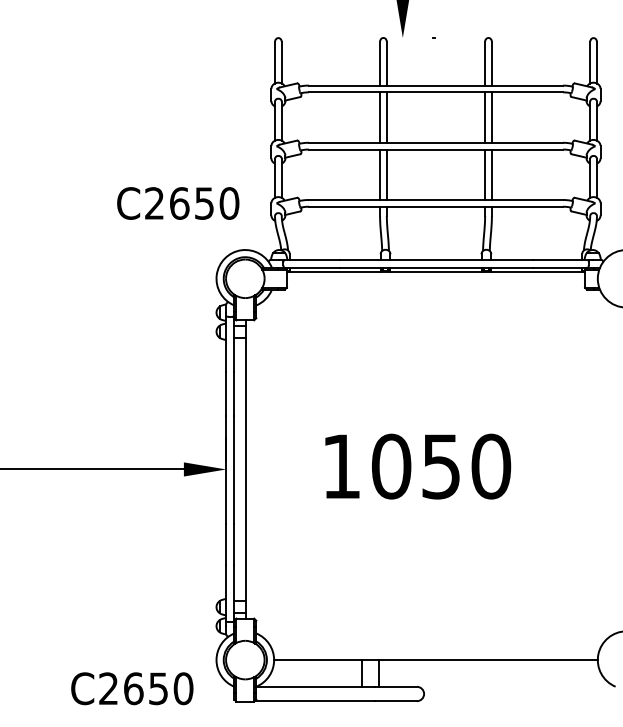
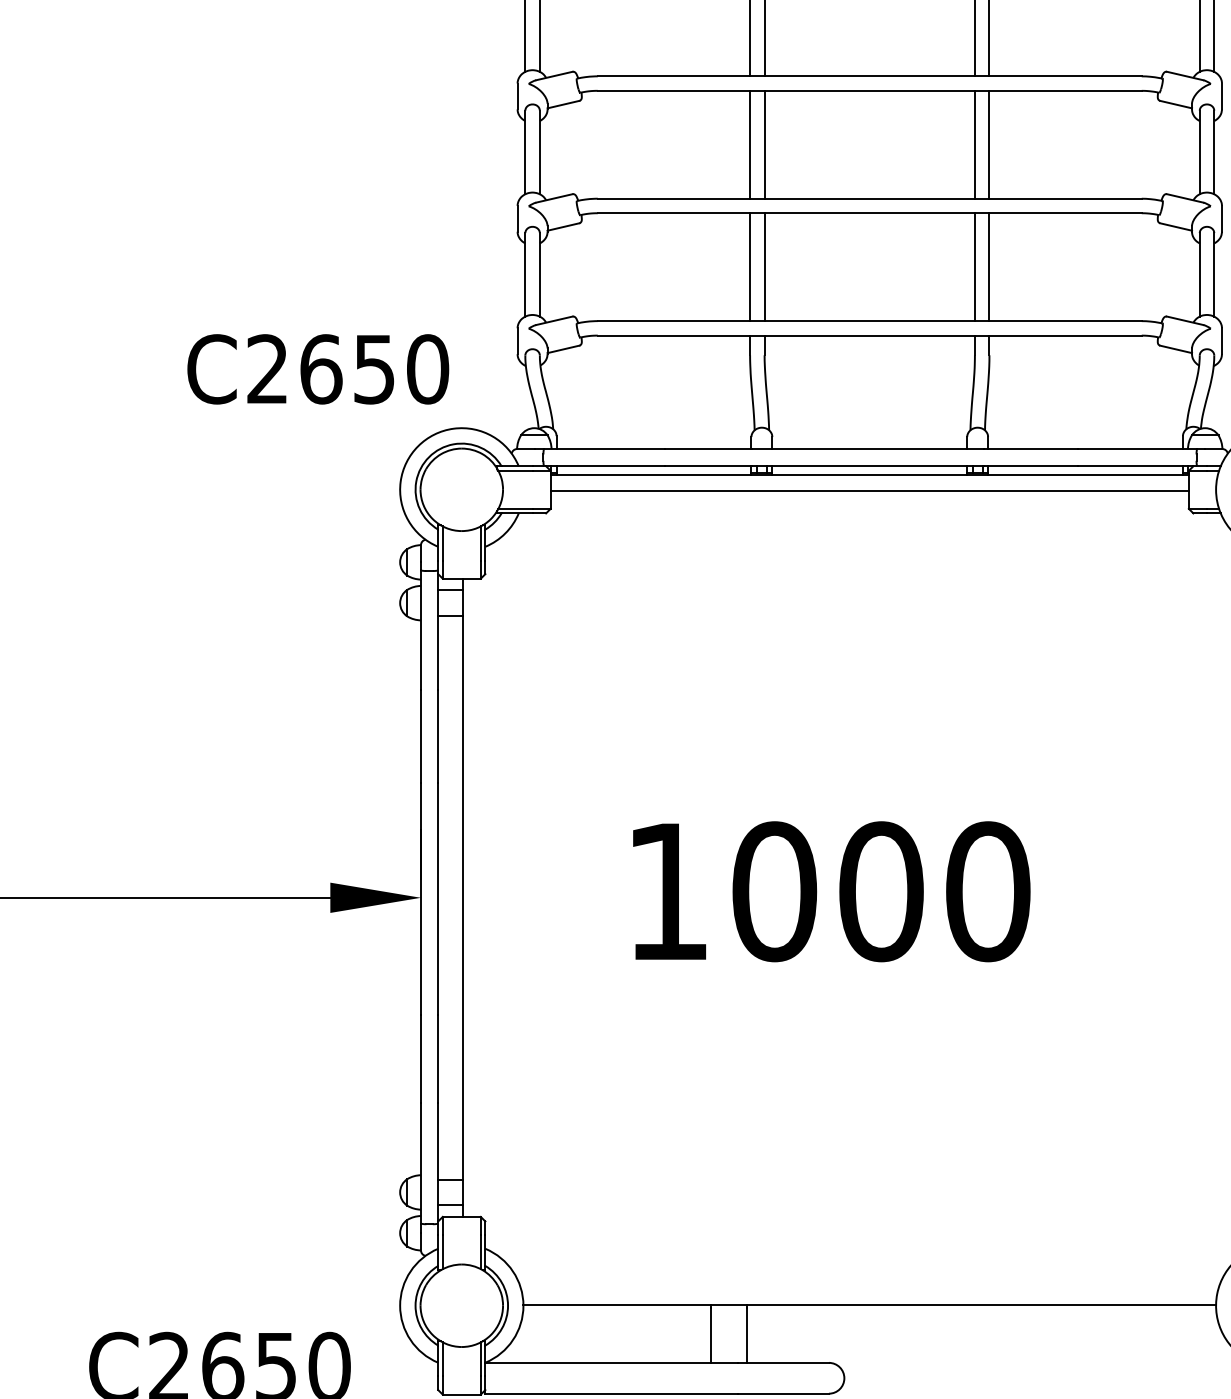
text: (178, 203) -> (318, 369), moved
line: (435, 279) -> (868, 491), added
text: (441, 466) -> (881, 891), 1050 -> 1000

